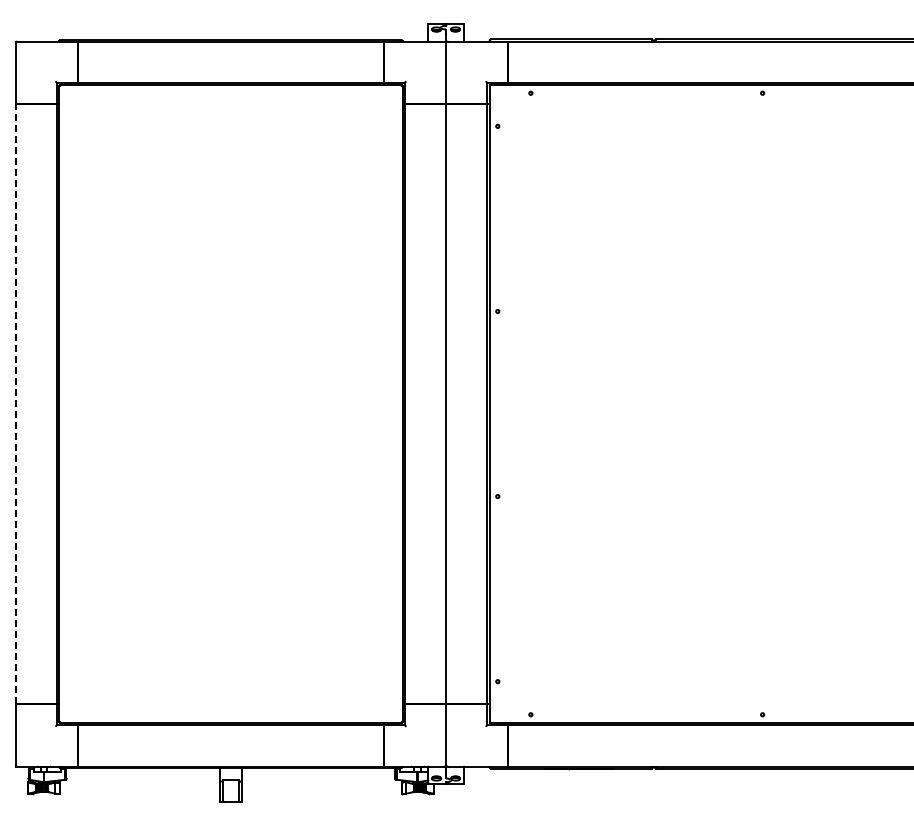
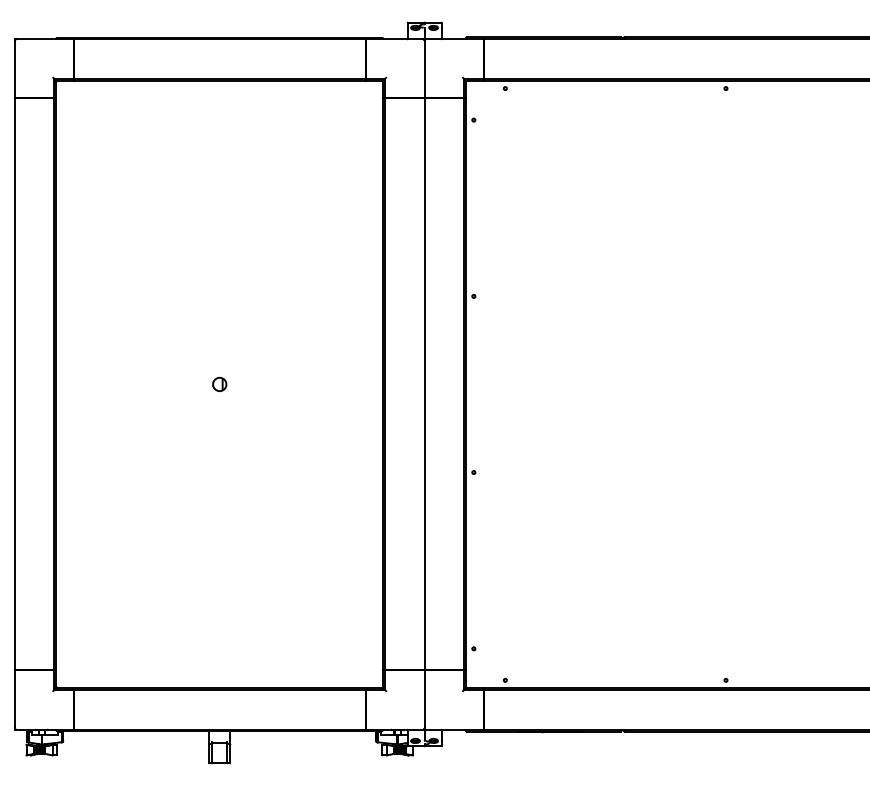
line: (15, 403) -> (14, 383), dashed -> solid
part: (230, 403) -> (219, 383), added

